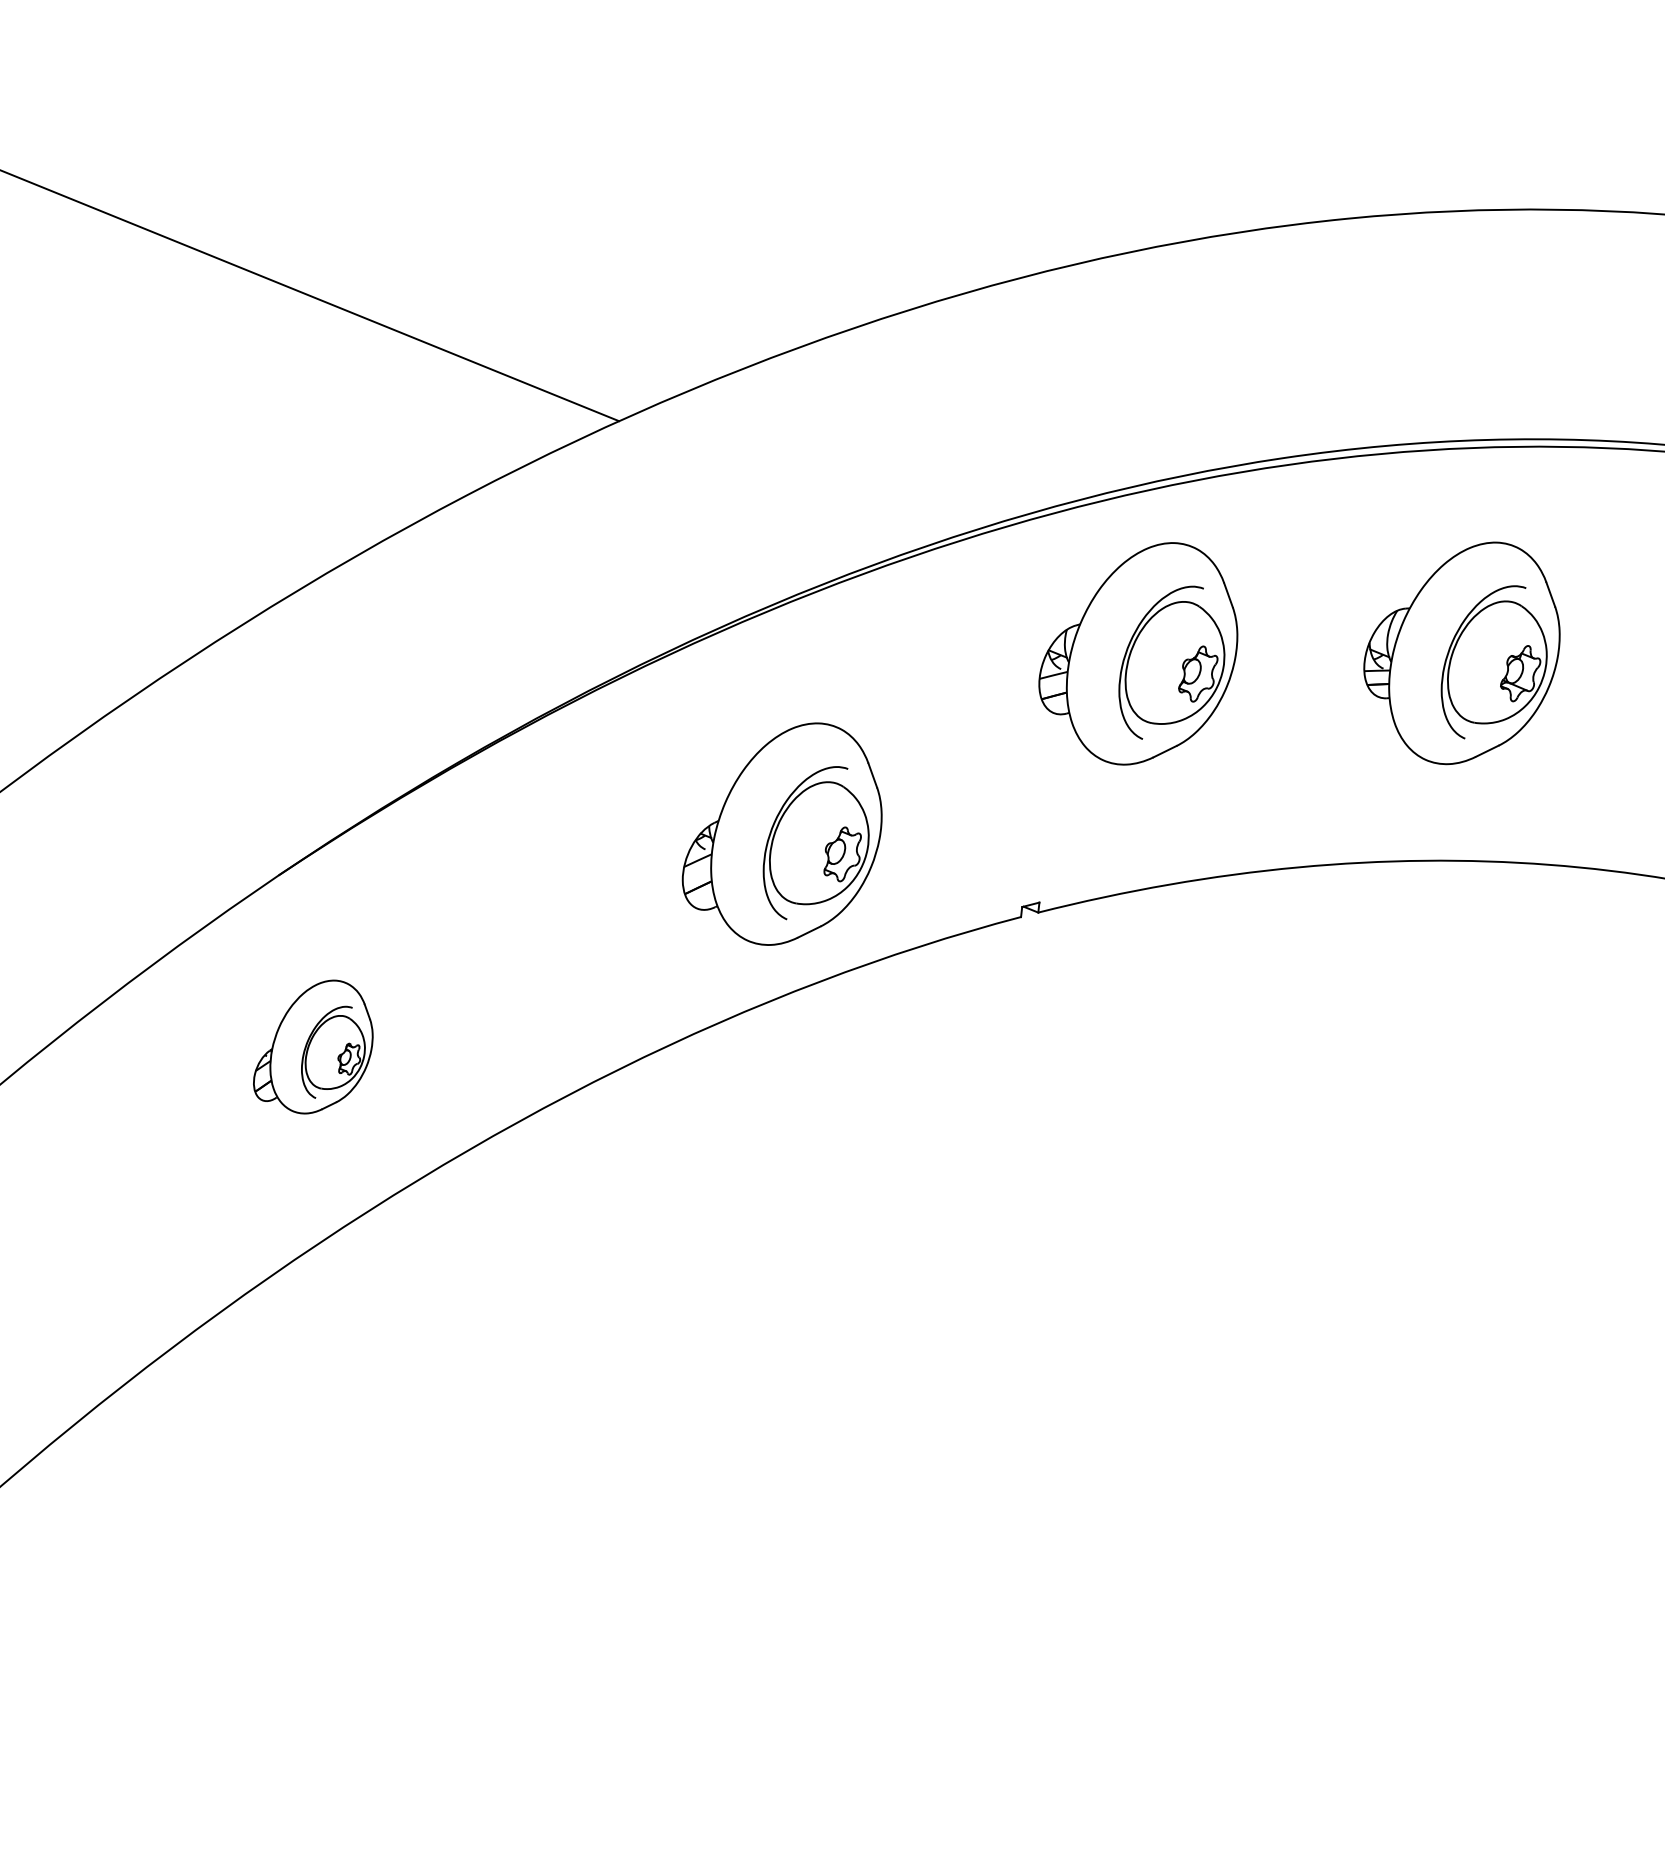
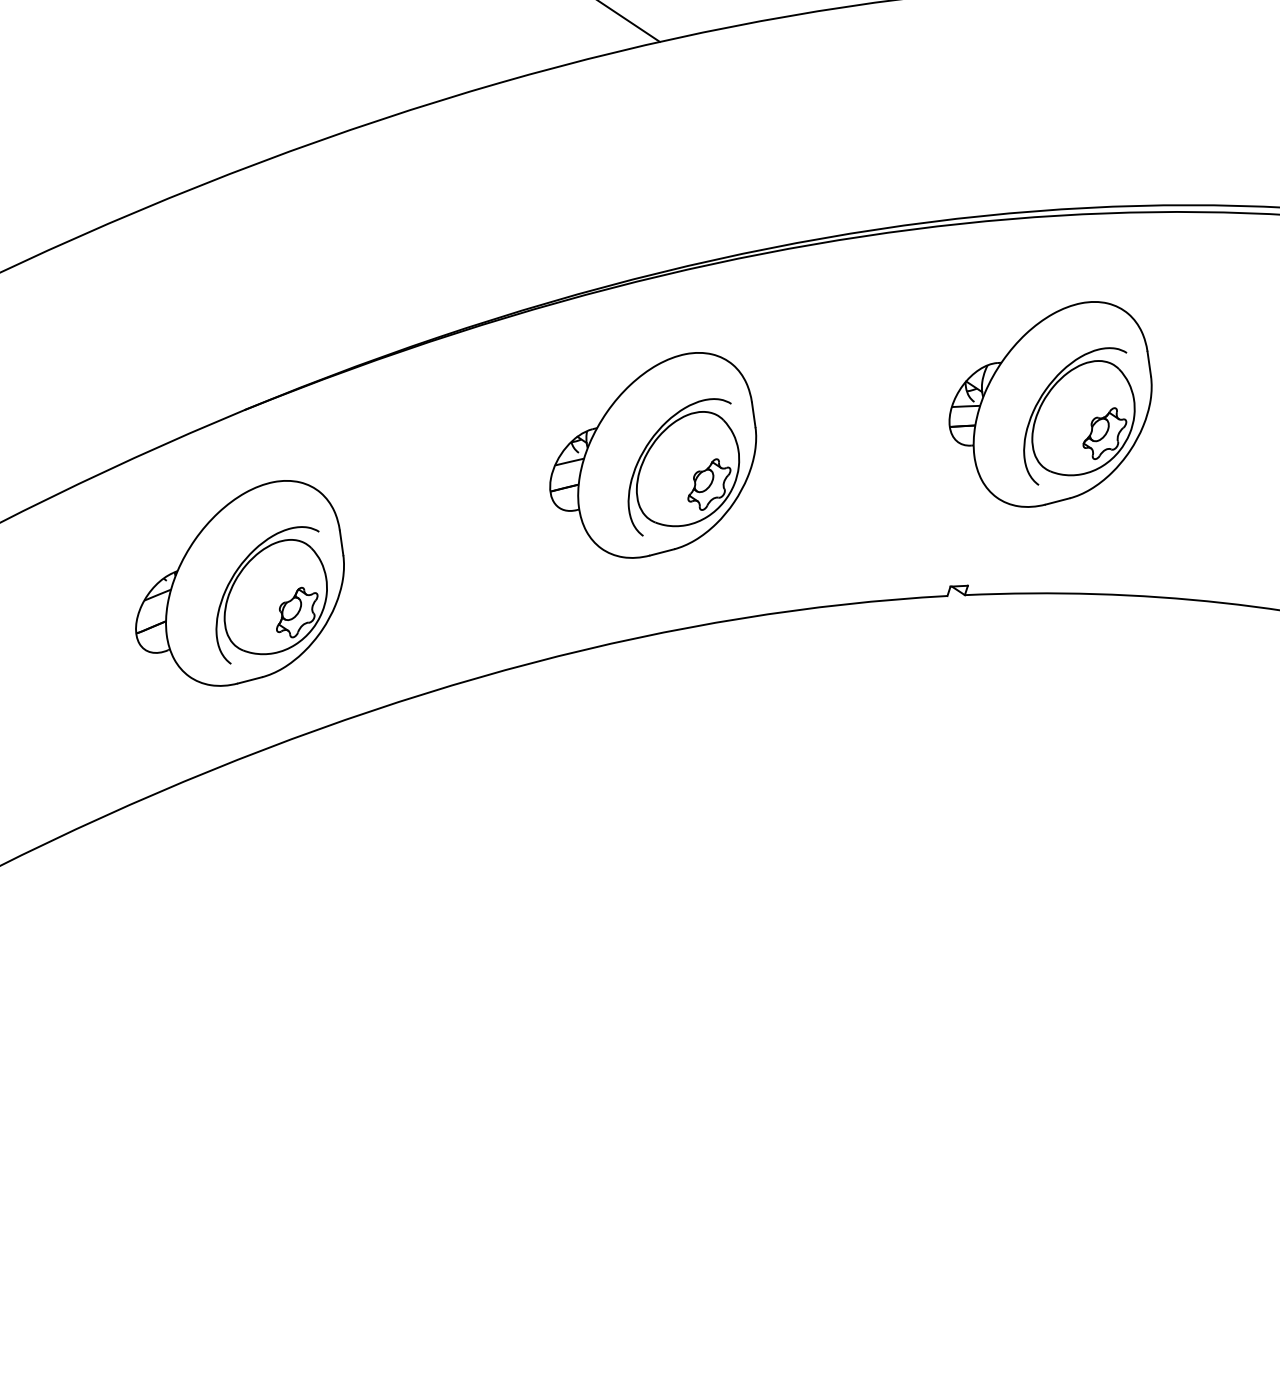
part: (1138, 653) -> (1051, 402), moved
part: (781, 833) -> (654, 452), moved
part: (313, 1046) -> (244, 580), size x1.67

